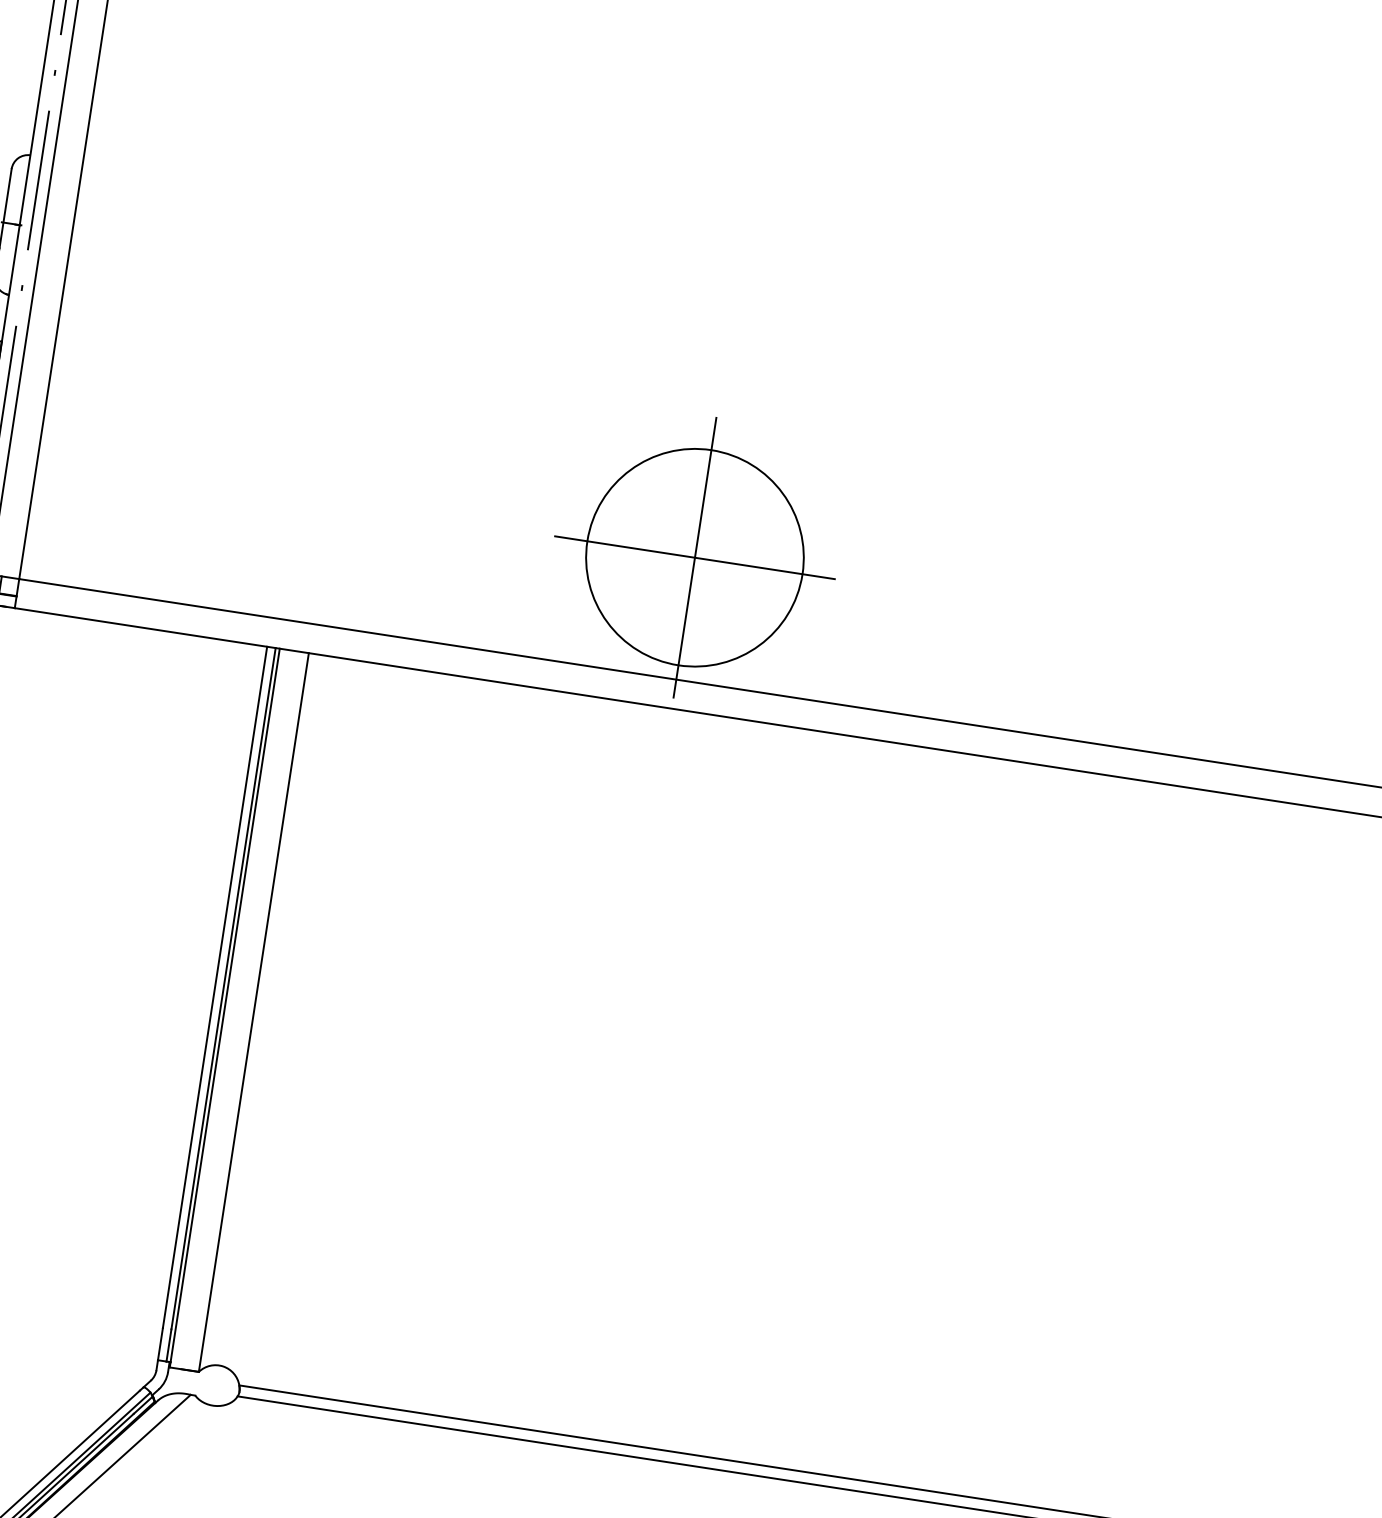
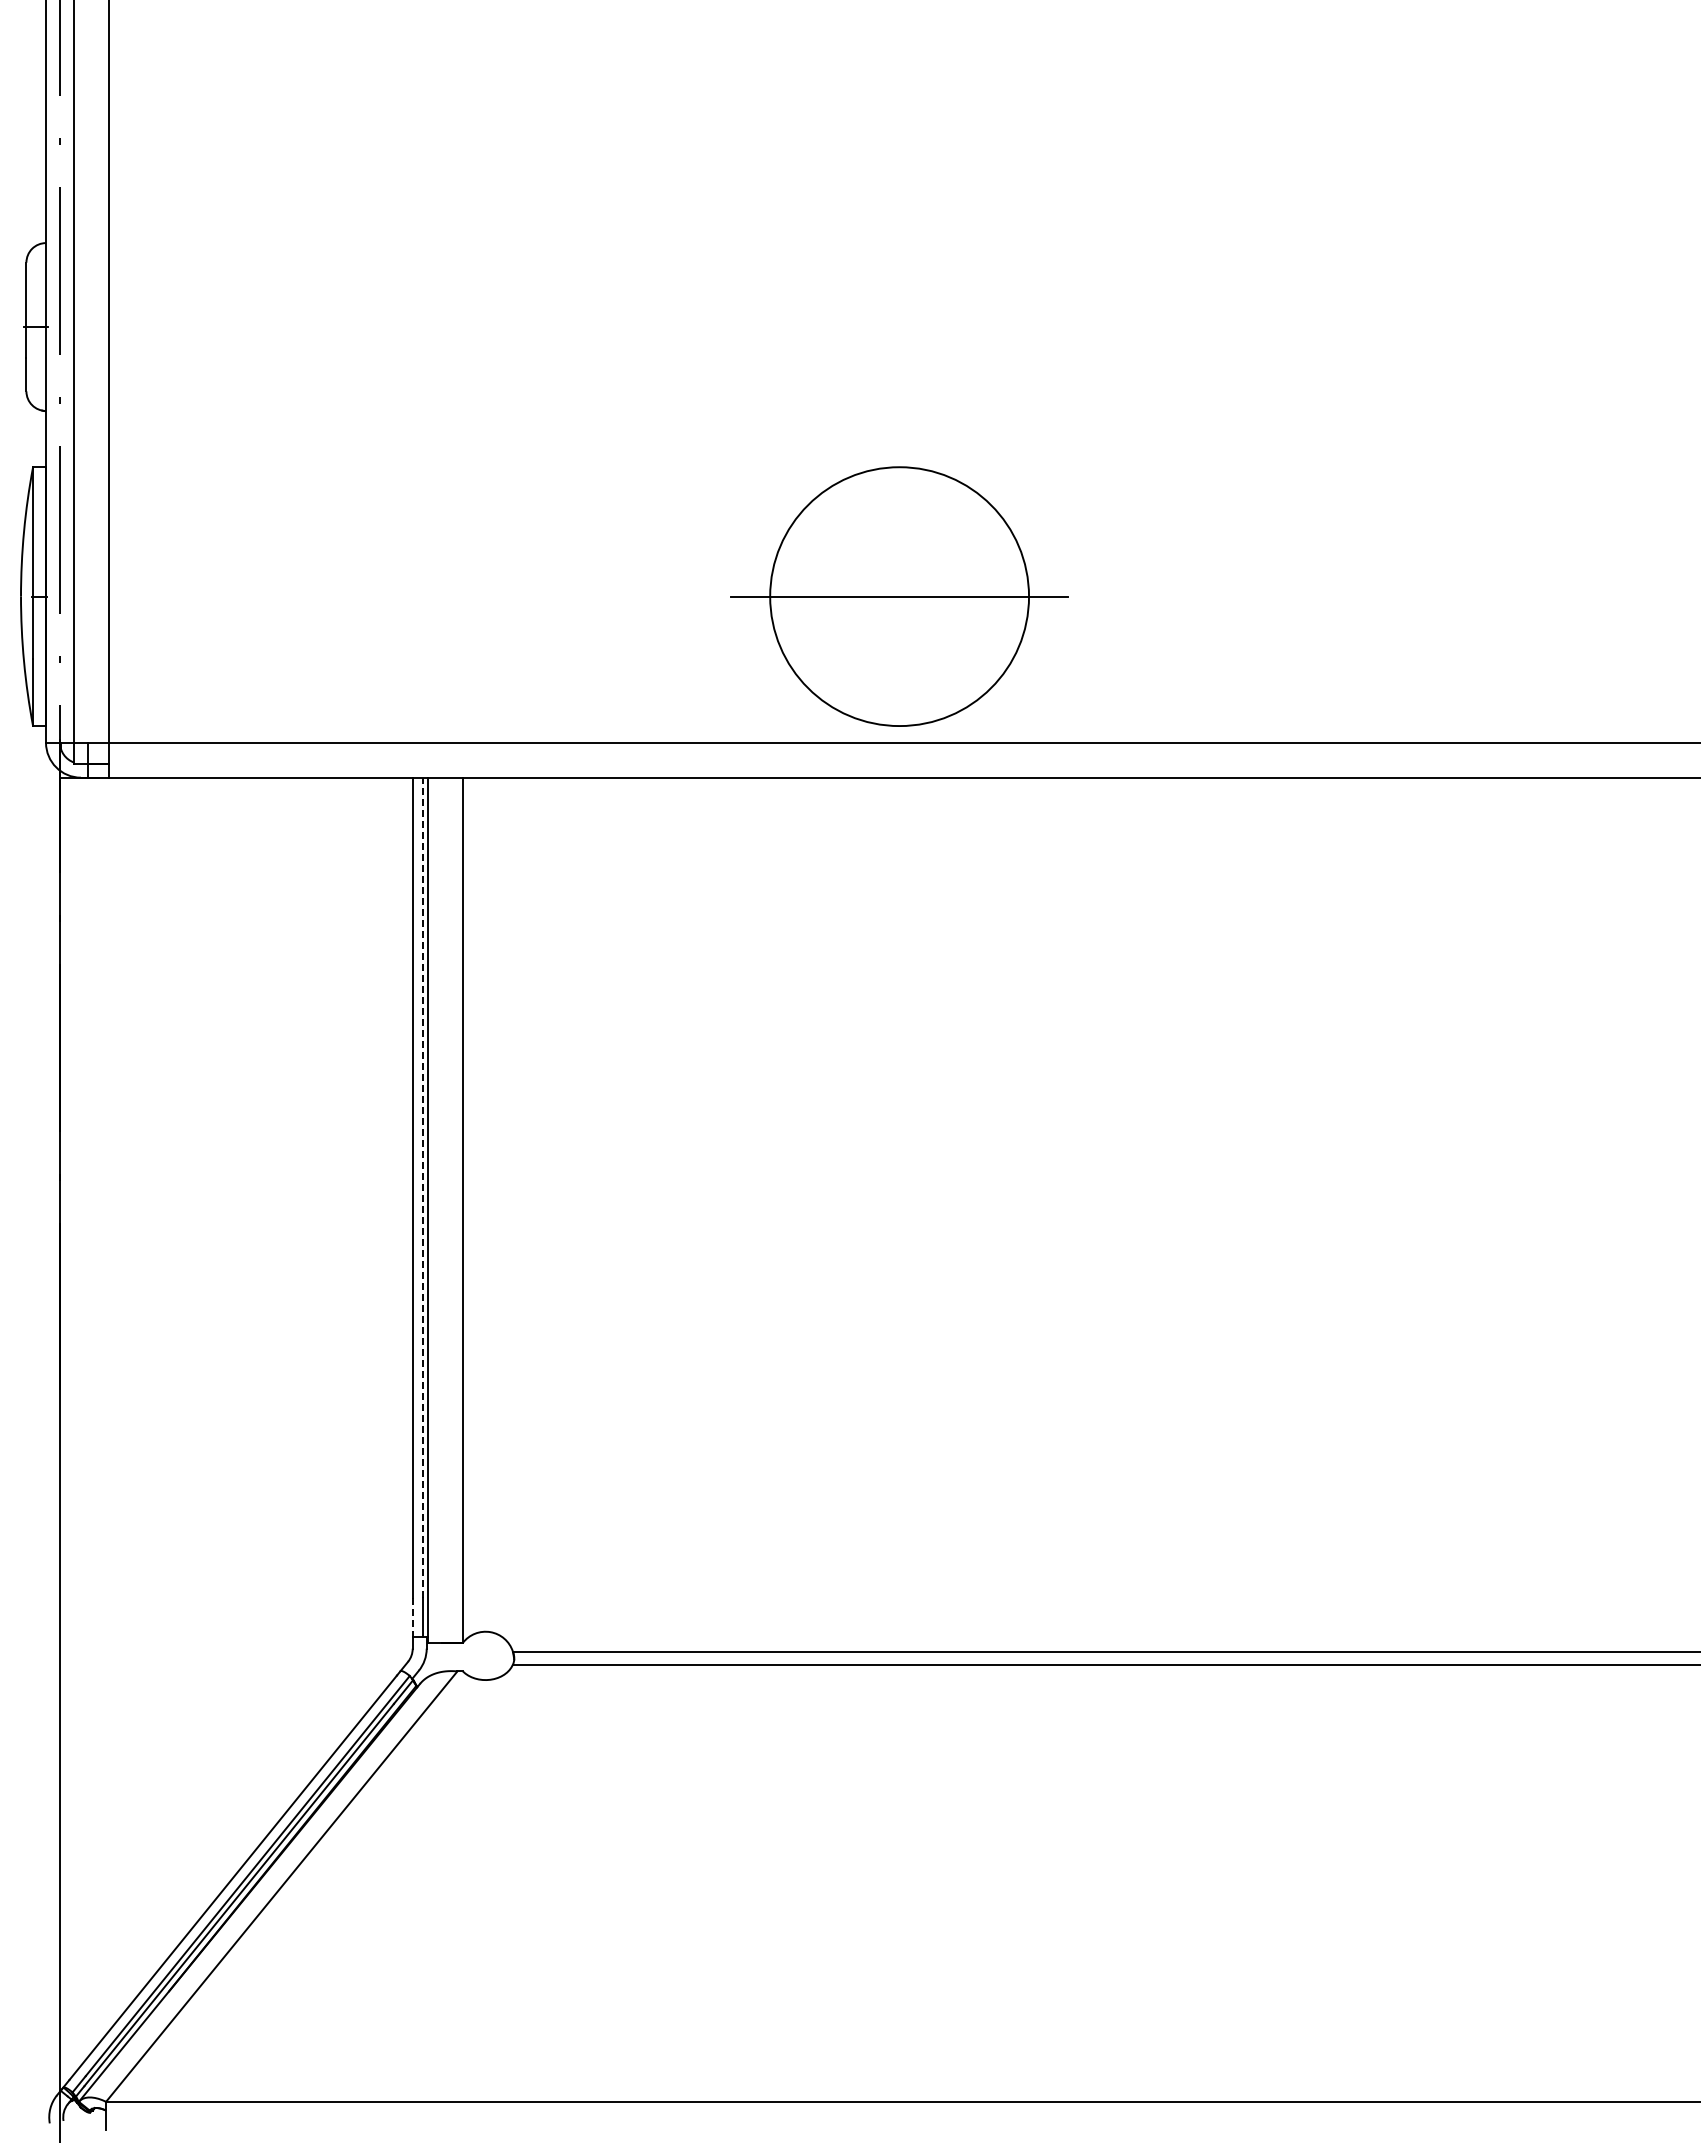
line: (694, 557) -> (899, 596), removed
line: (223, 989) -> (422, 1188), solid -> dashed
line: (160, 1344) -> (412, 1617), solid -> dashed

